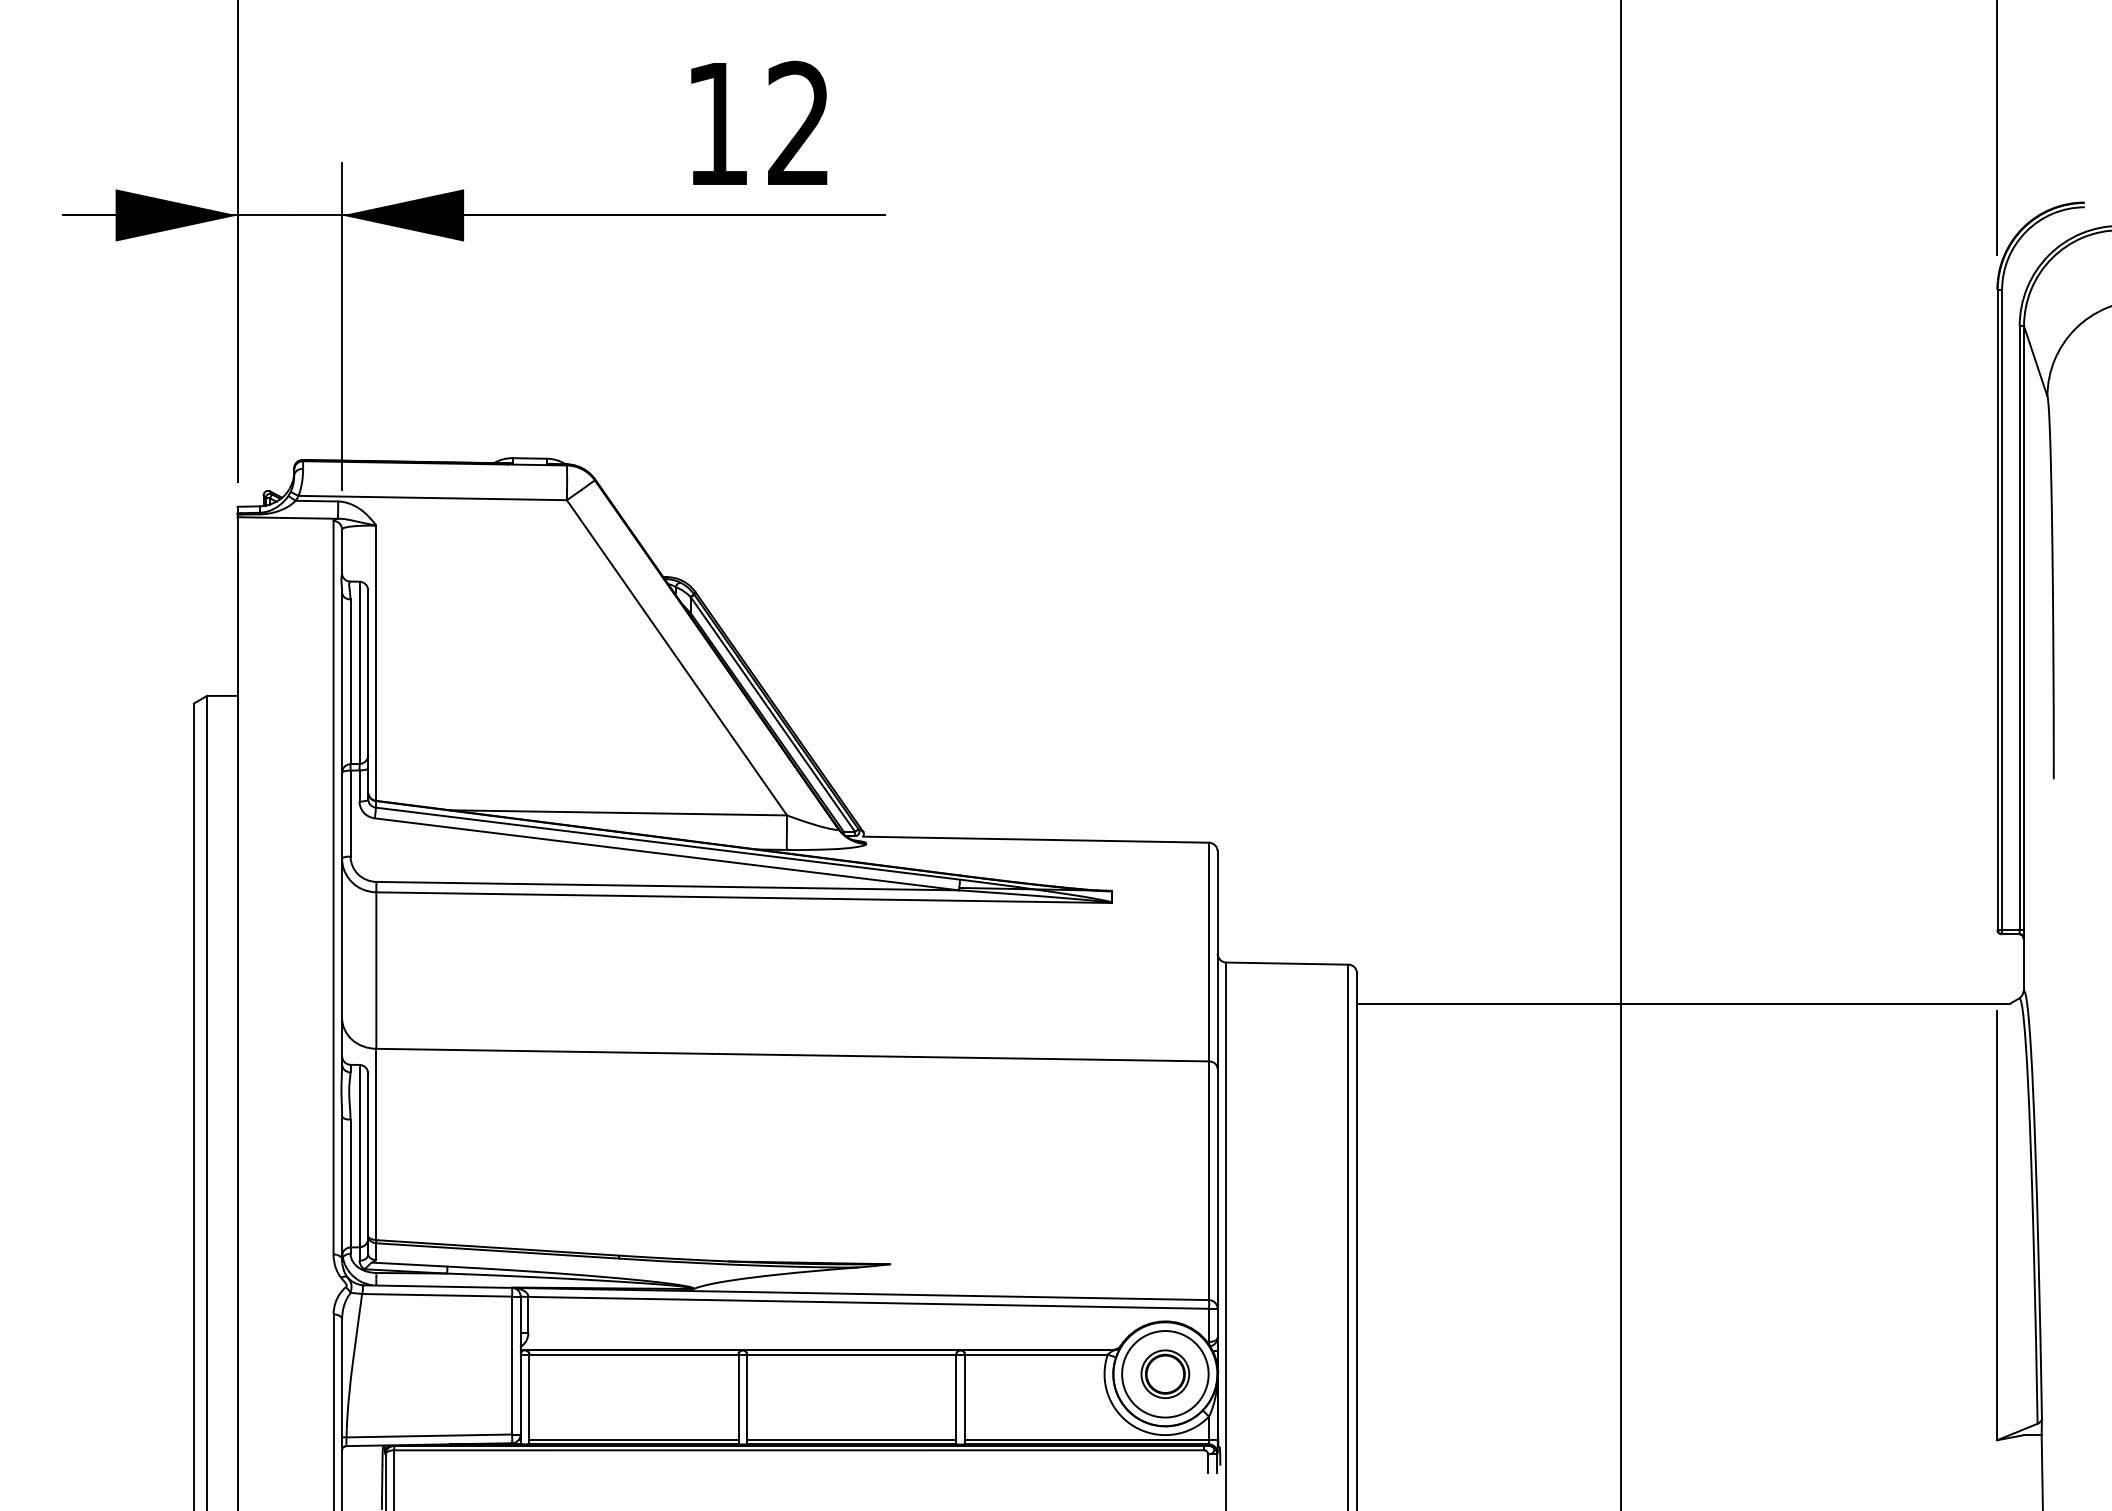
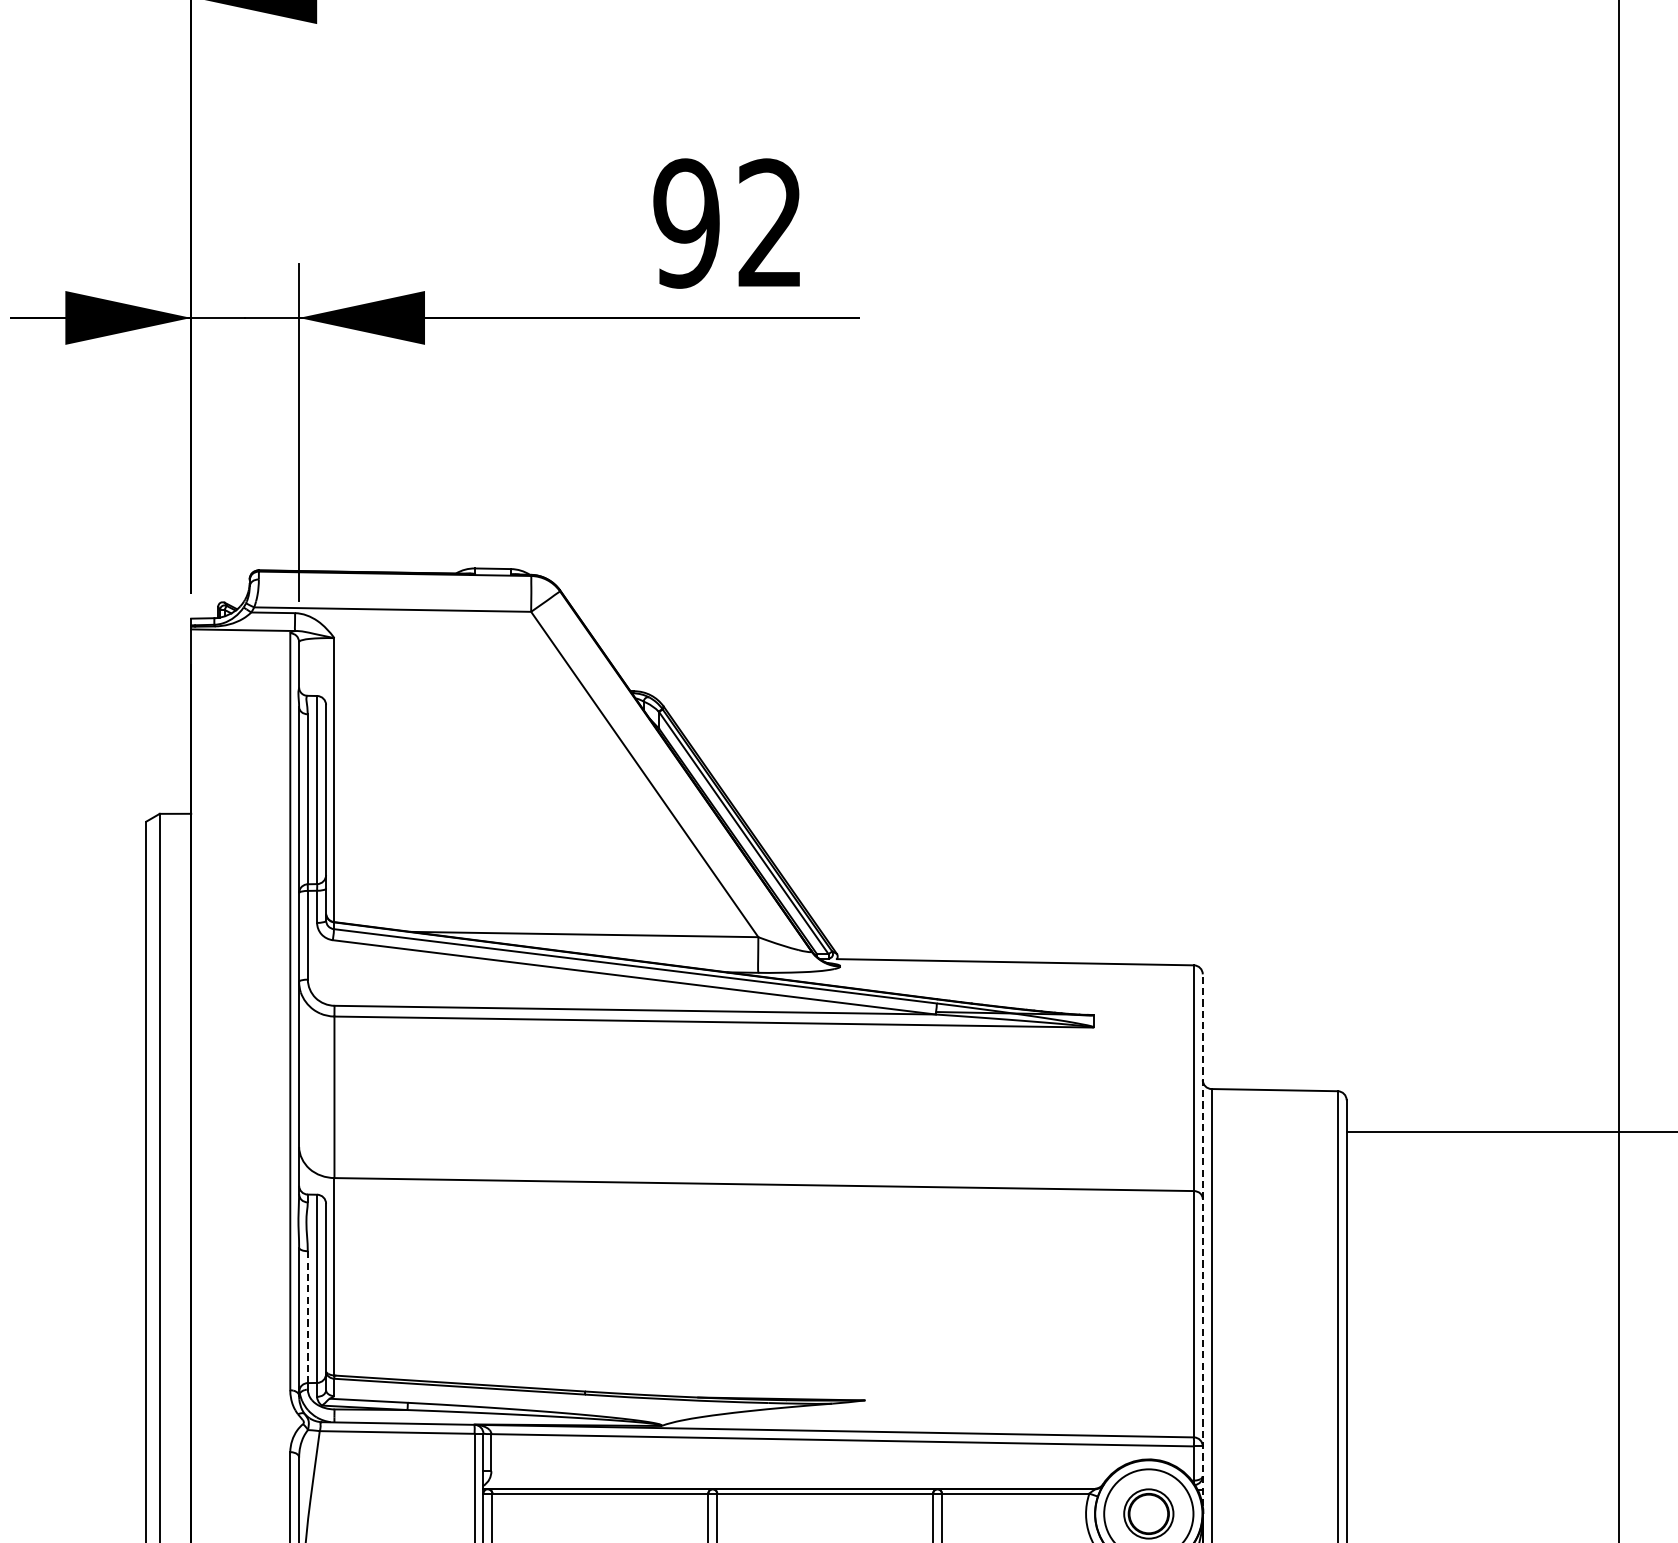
text: (717, 123) -> (686, 223), 12 -> 92
line: (1217, 1109) -> (1202, 1240), solid -> dashed
line: (350, 1183) -> (307, 1317), solid -> dashed

